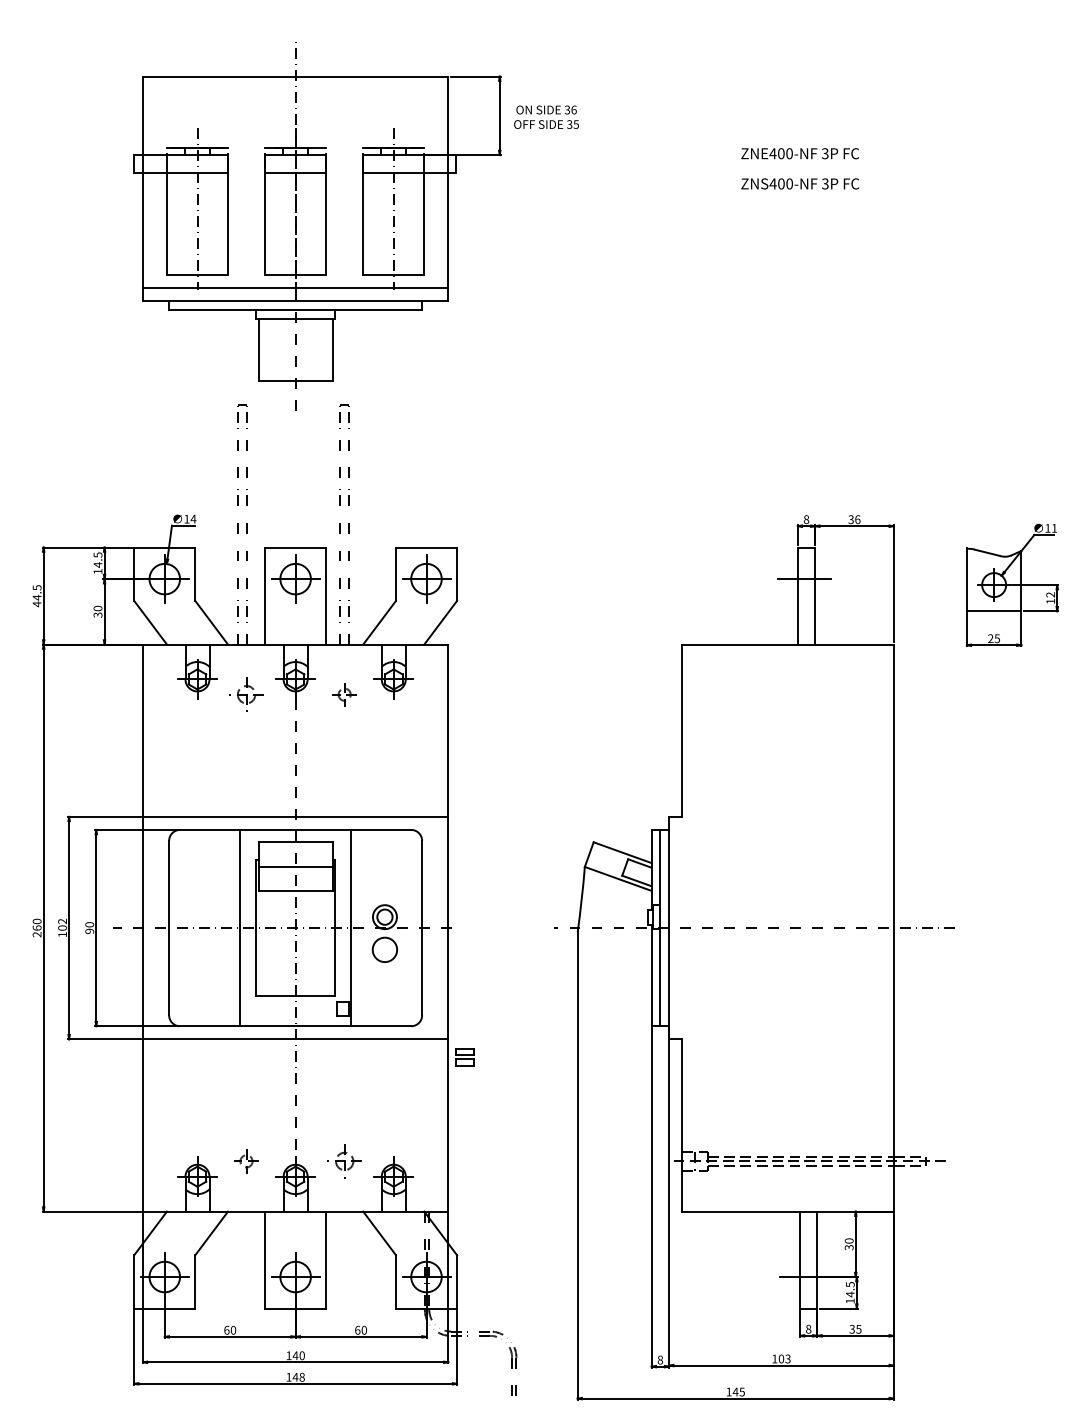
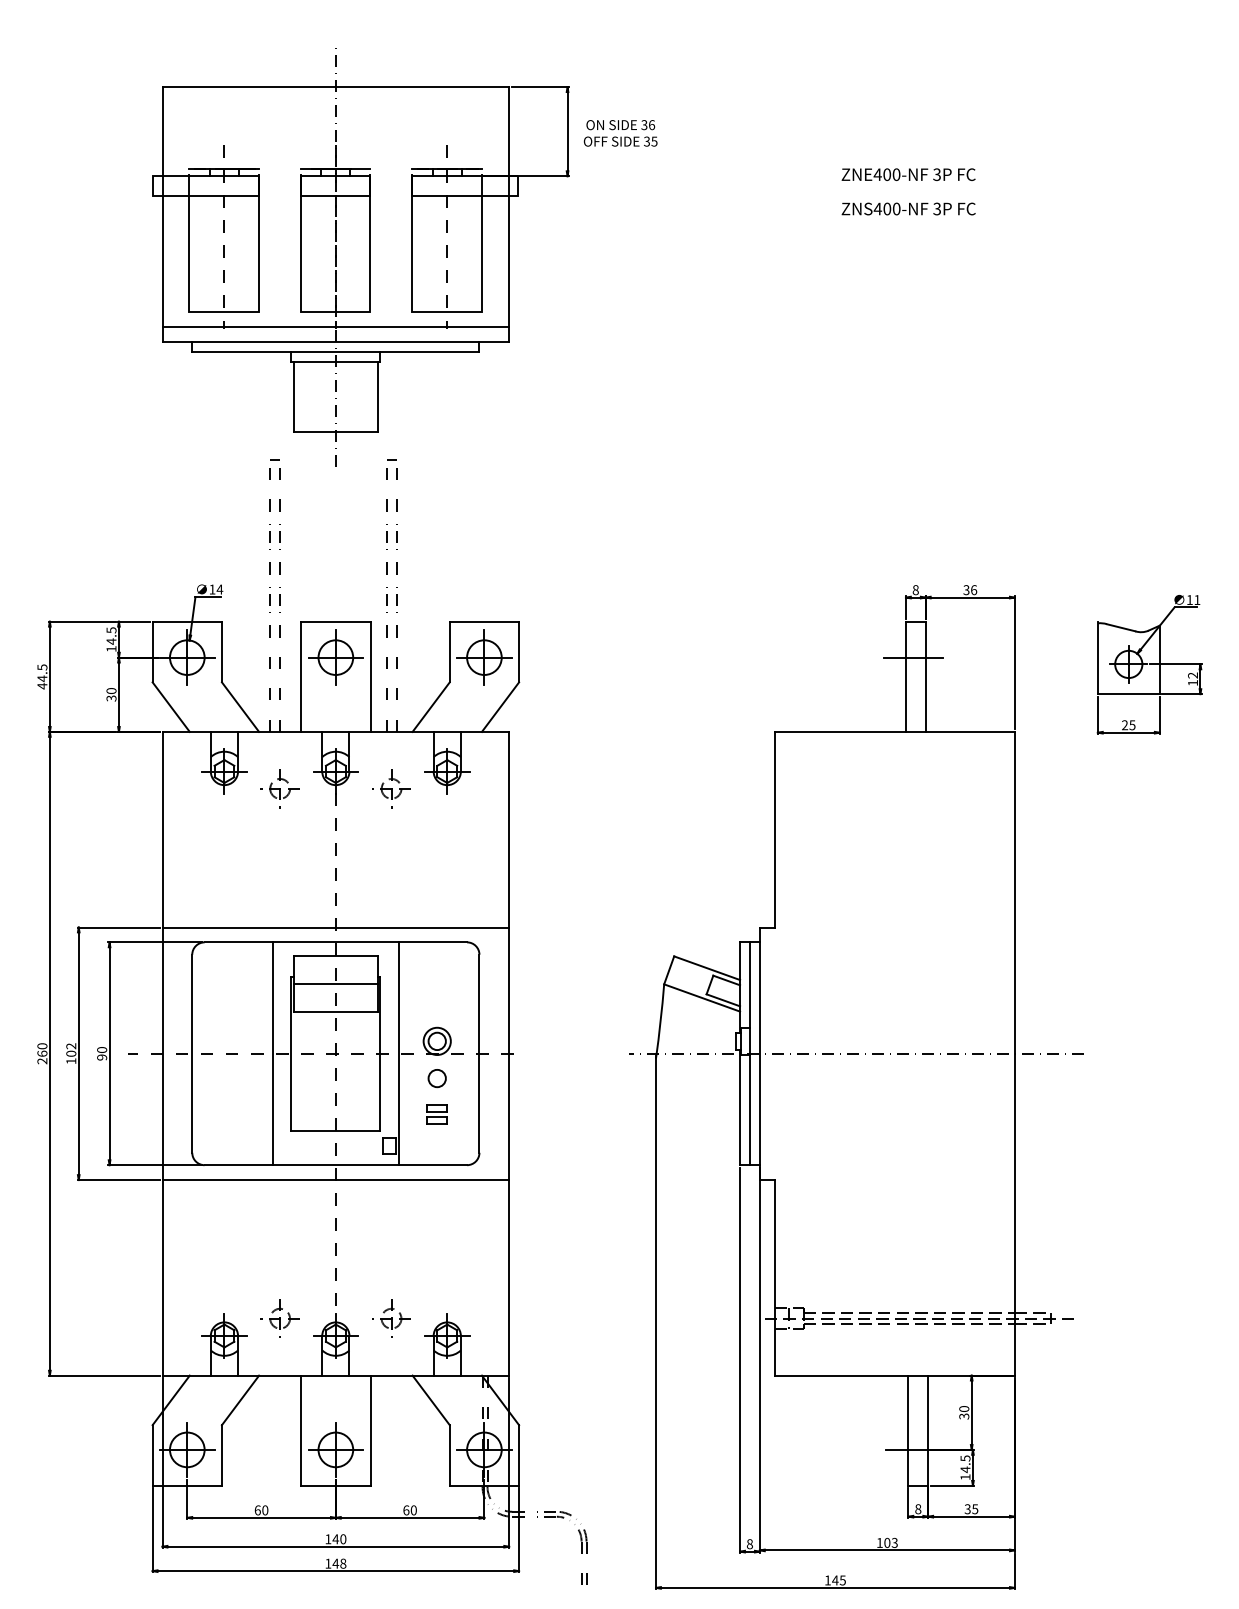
part: (344, 694) -> (391, 788), size x1.43
circle: (384, 949) -> (436, 1078), size x0.62
part: (464, 1057) -> (436, 1114), moved
part: (245, 1161) -> (279, 1318), size x1.43

